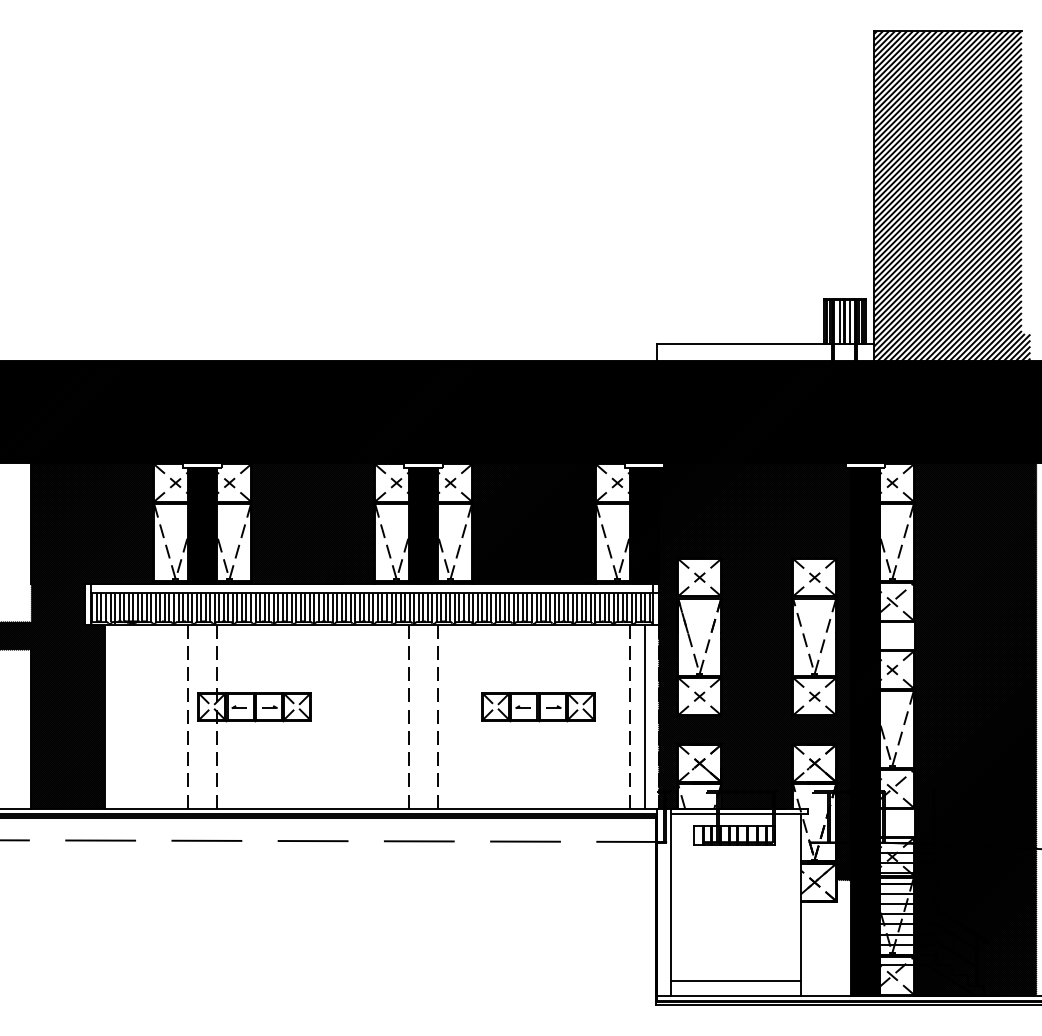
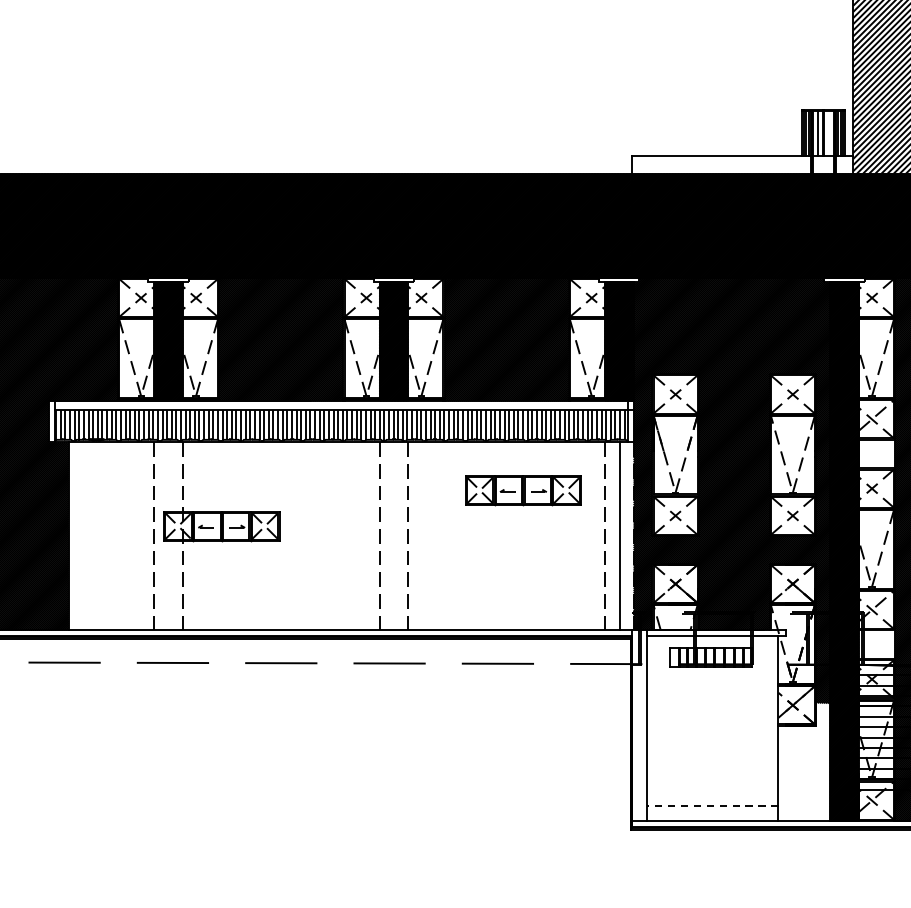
line: (849, 322) -> (828, 134), removed
part: (538, 707) -> (523, 491), moved
line: (735, 981) -> (712, 806), solid -> dashed

